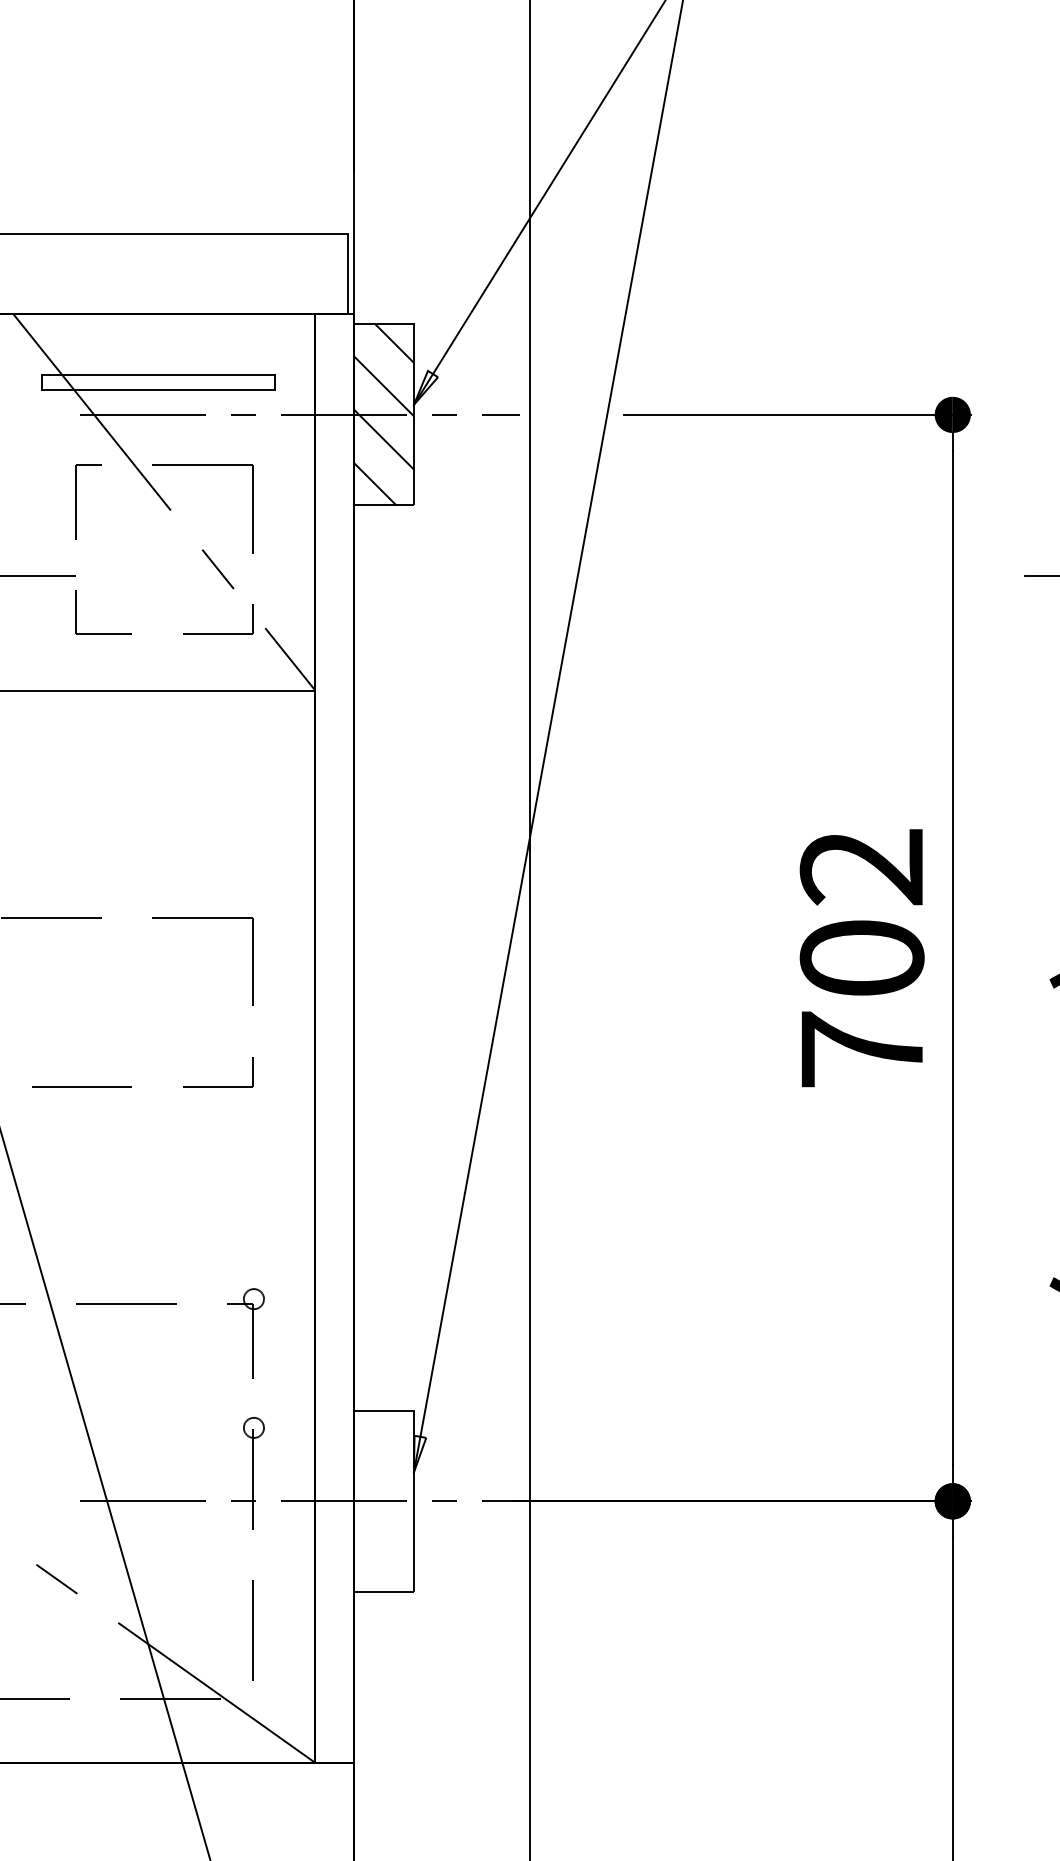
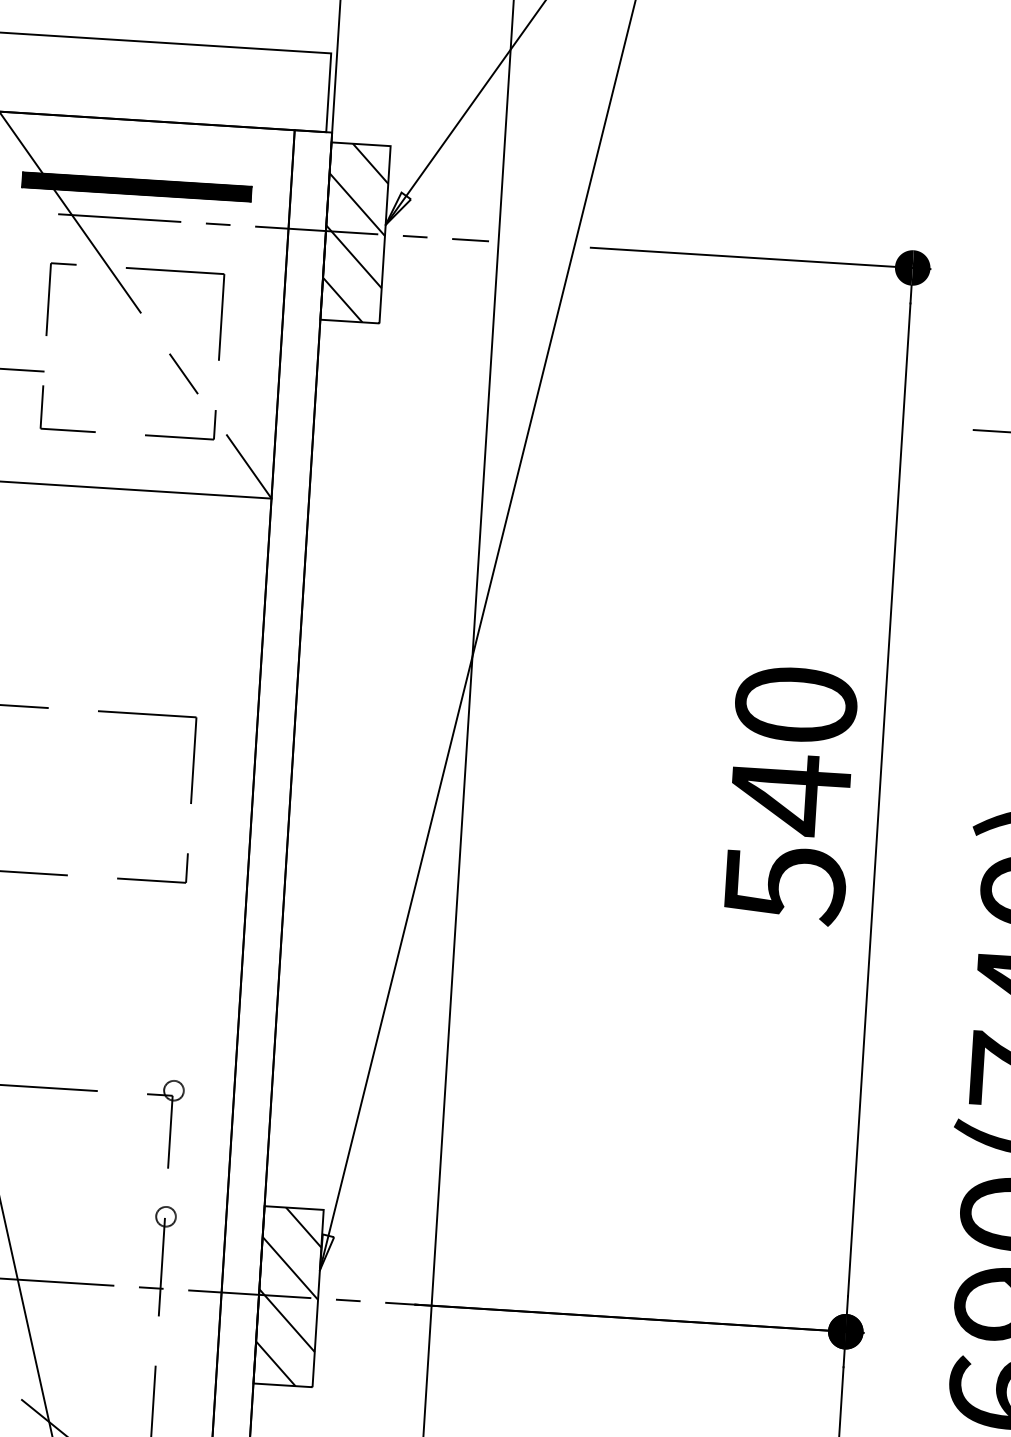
hatch: (158, 381) -> (137, 186), added
text: (861, 959) -> (789, 795), 702 -> 540
hatch: (383, 1500) -> (288, 1295), added

